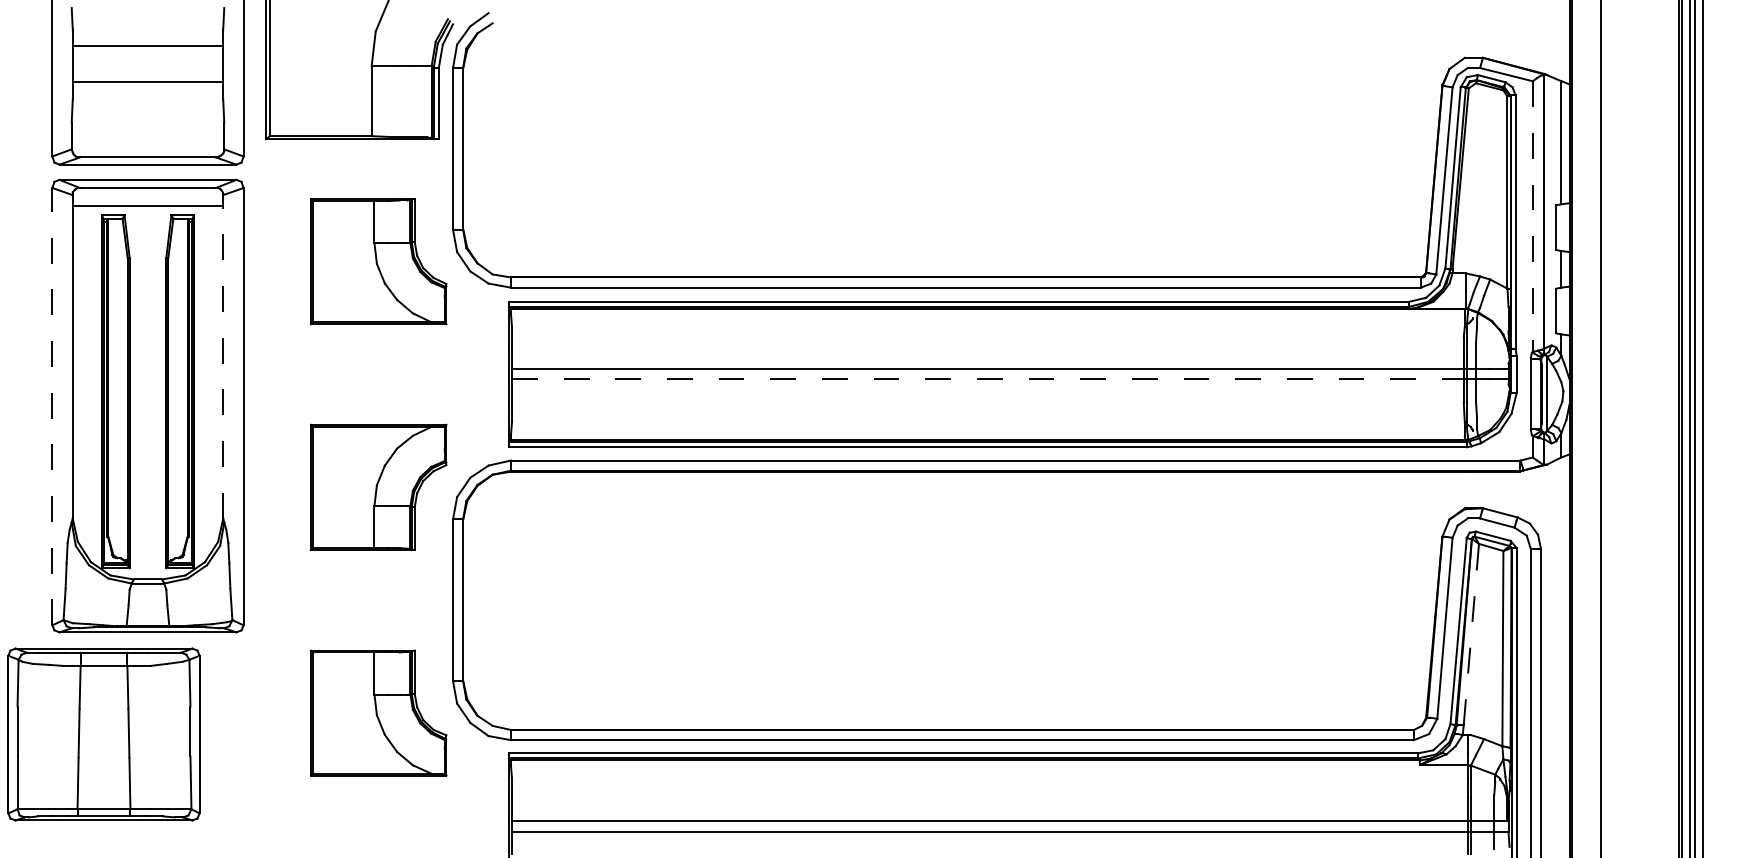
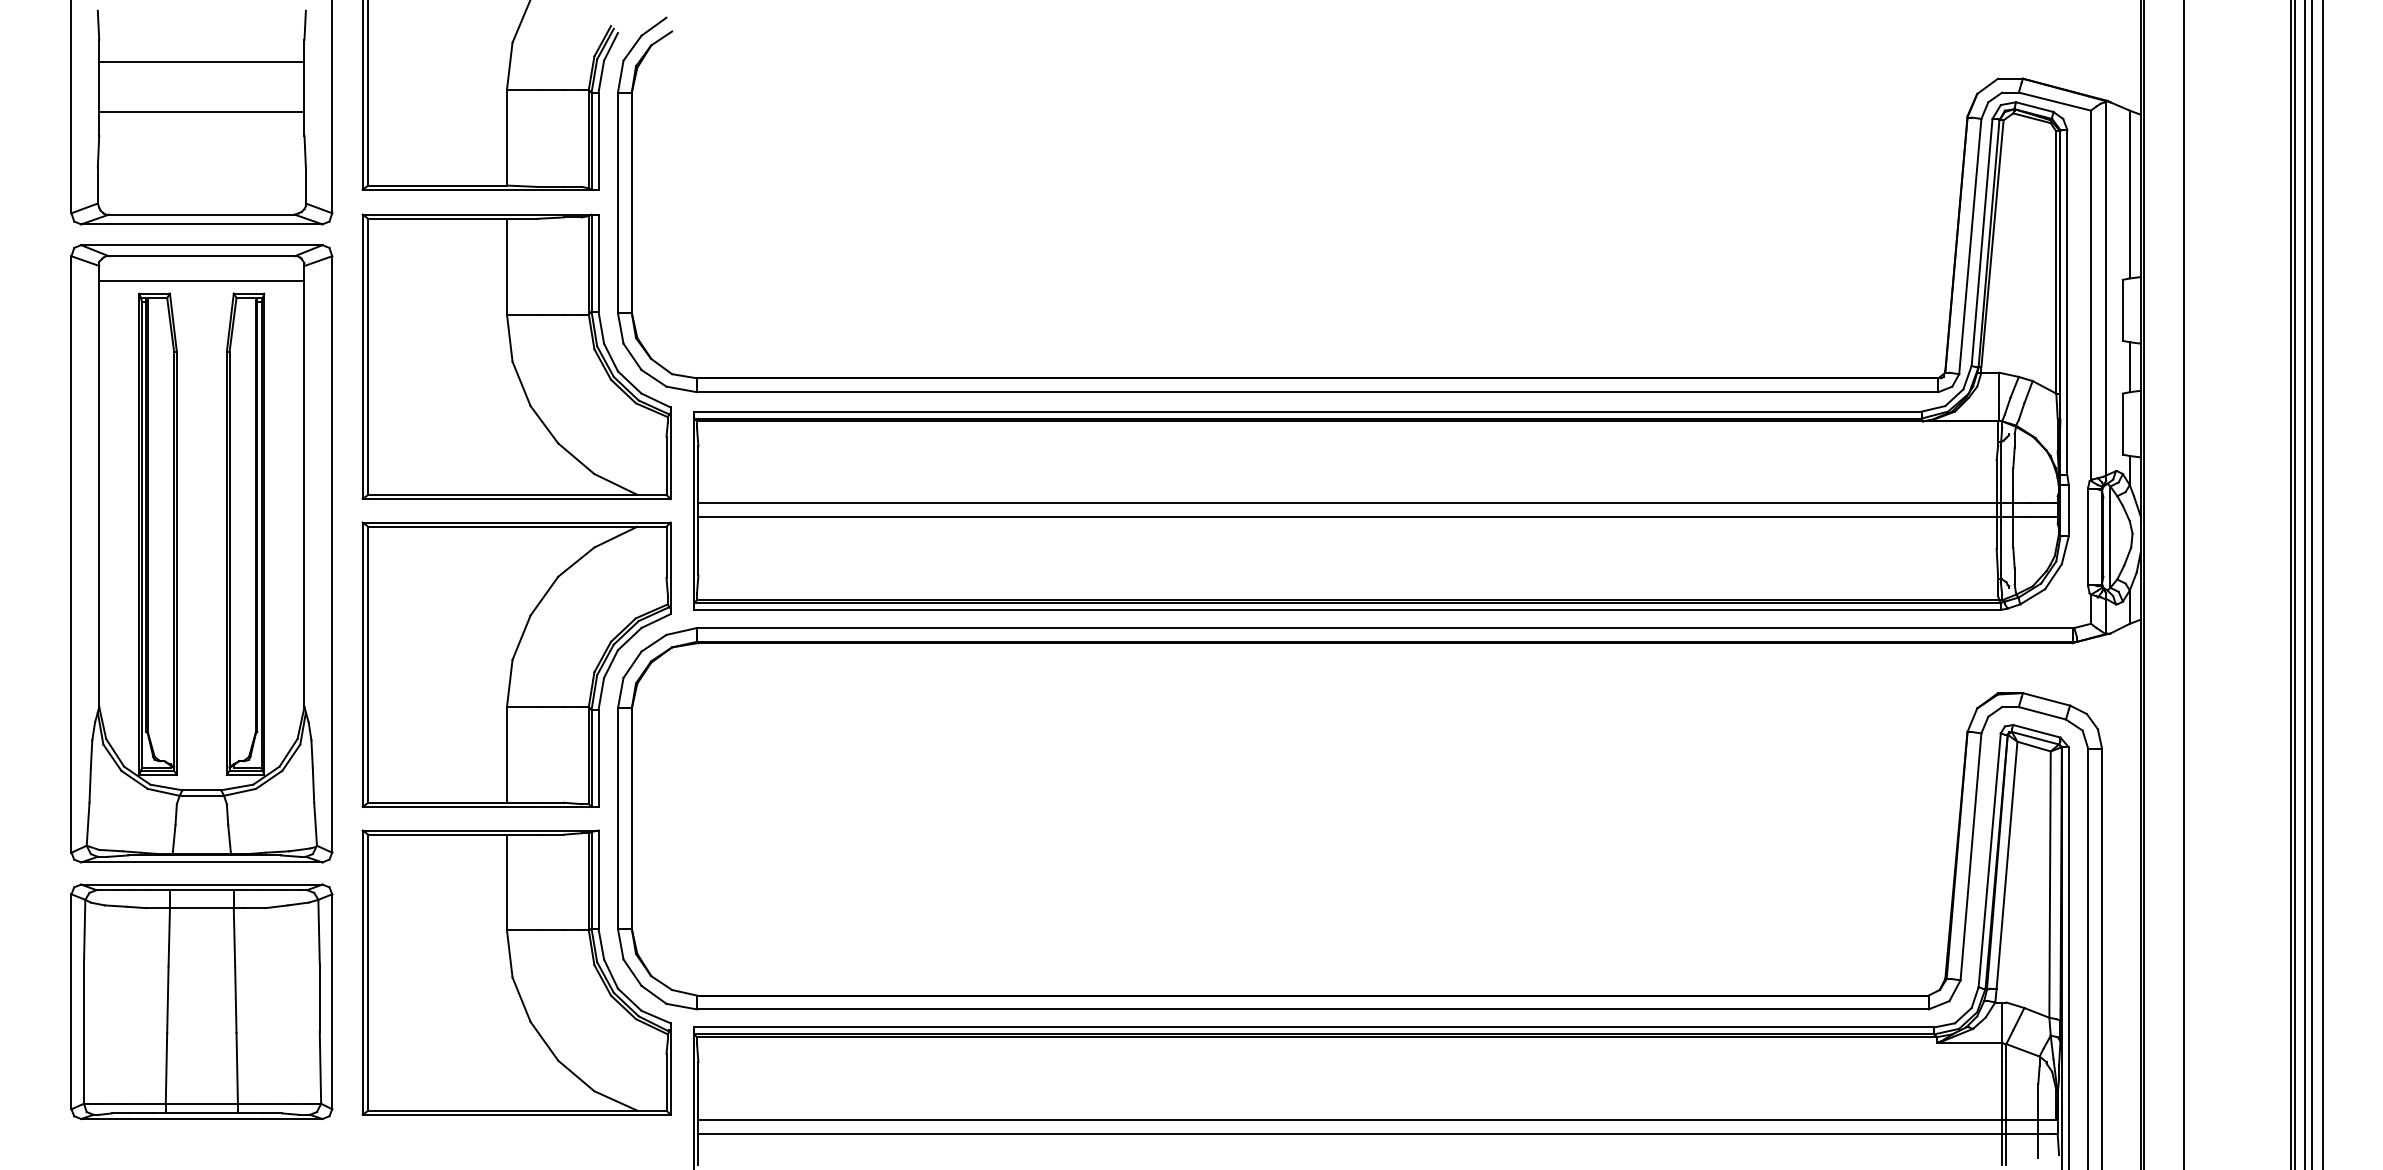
line: (1532, 217) -> (2090, 296), dashed -> solid
part: (378, 261) -> (516, 356), size x1.67
line: (223, 362) -> (304, 494), dashed -> solid
line: (988, 379) -> (1348, 517), dashed -> solid
line: (52, 405) -> (71, 553), dashed -> solid
part: (378, 487) -> (516, 664), size x1.67
line: (1471, 634) -> (2007, 865), dashed -> solid
part: (378, 713) -> (516, 972), size x1.67
part: (103, 734) -> (201, 1001), moved

